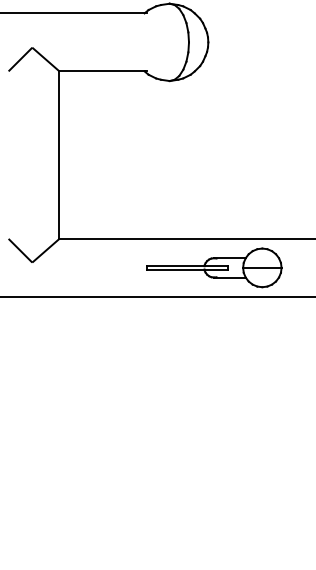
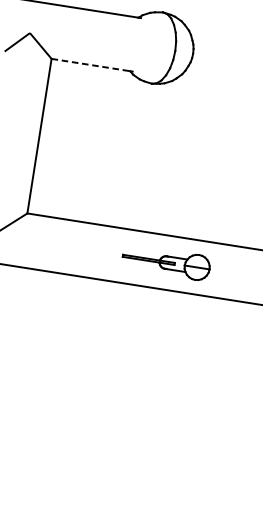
line: (102, 71) -> (91, 65), solid -> dashed
part: (214, 267) -> (166, 262), size x0.7

